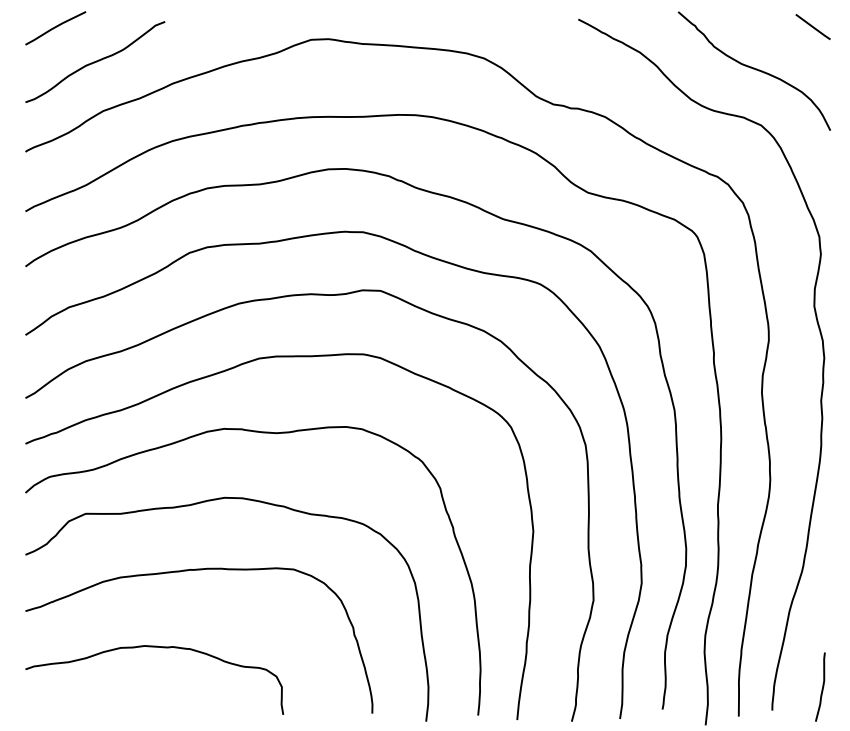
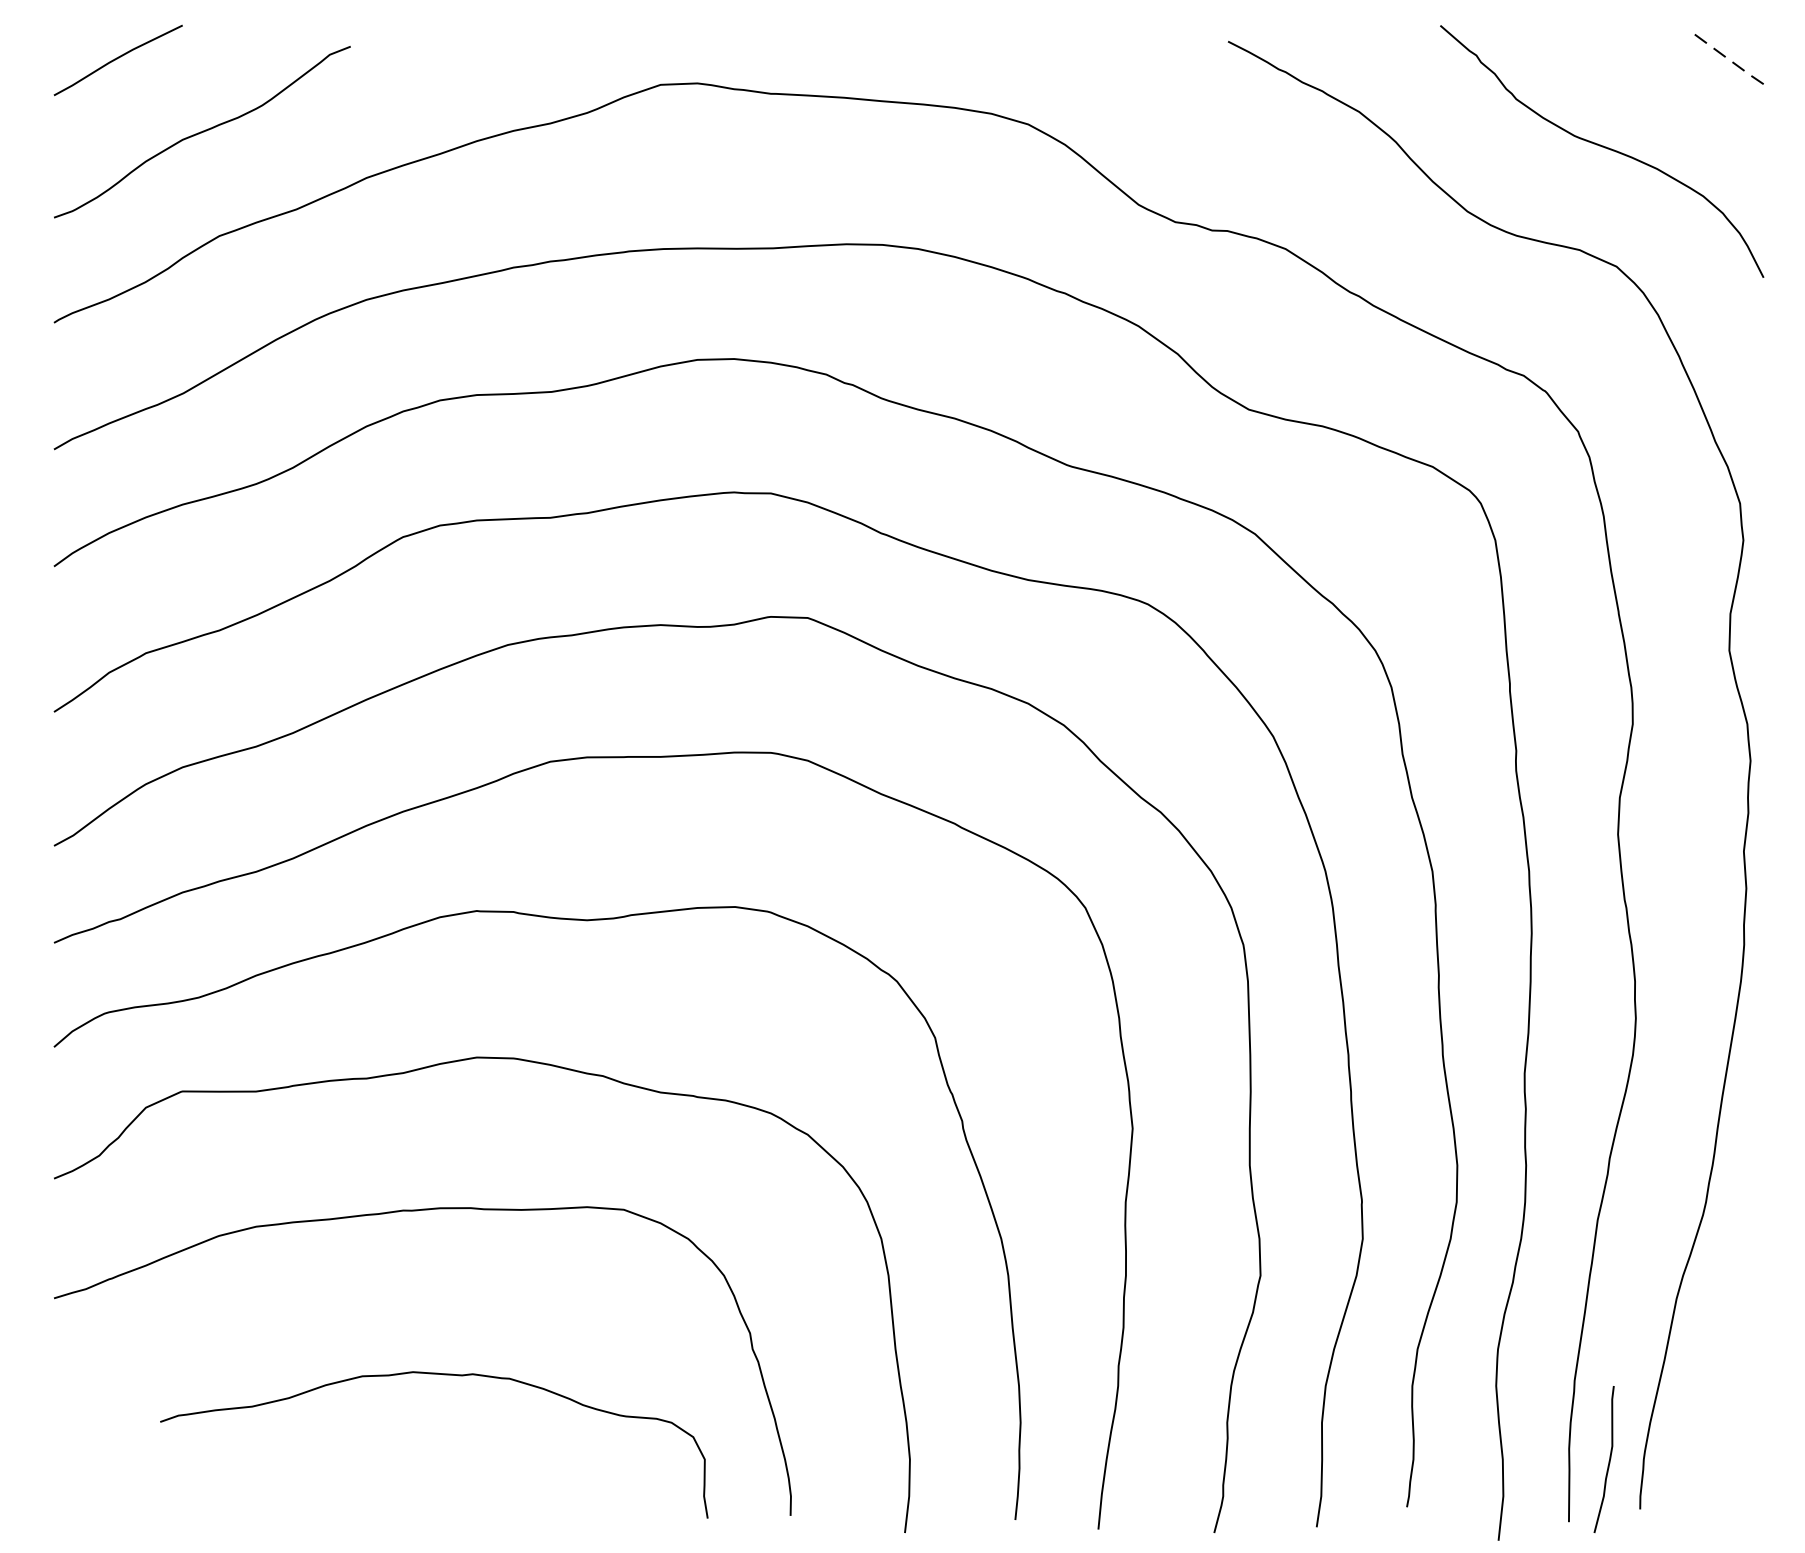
line: (813, 27) -> (1727, 58), solid -> dashed
curve: (154, 647) -> (434, 1375), moved
curve: (822, 686) -> (1608, 1458), moved

